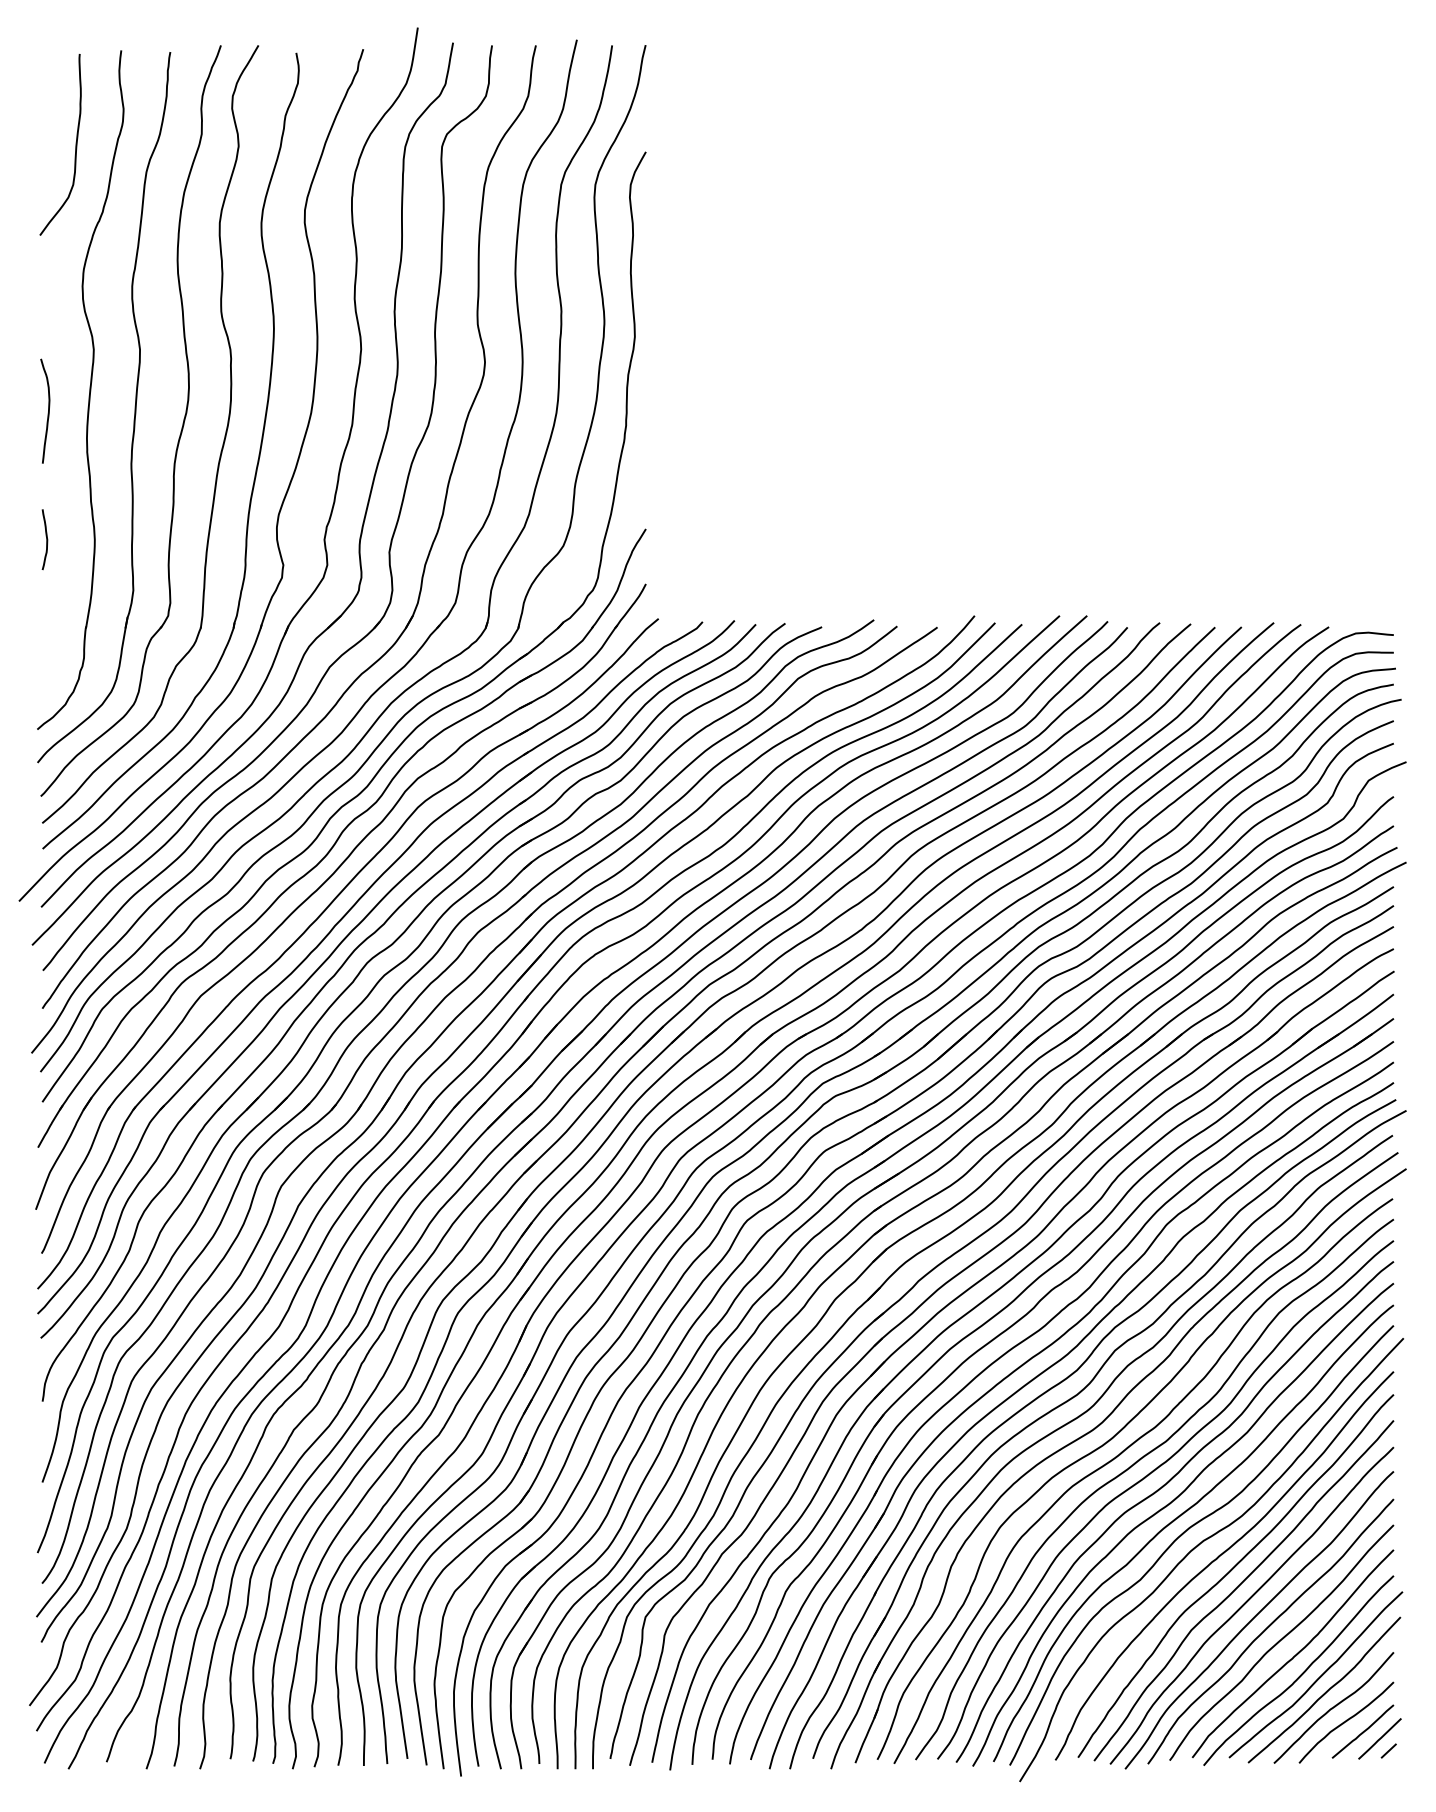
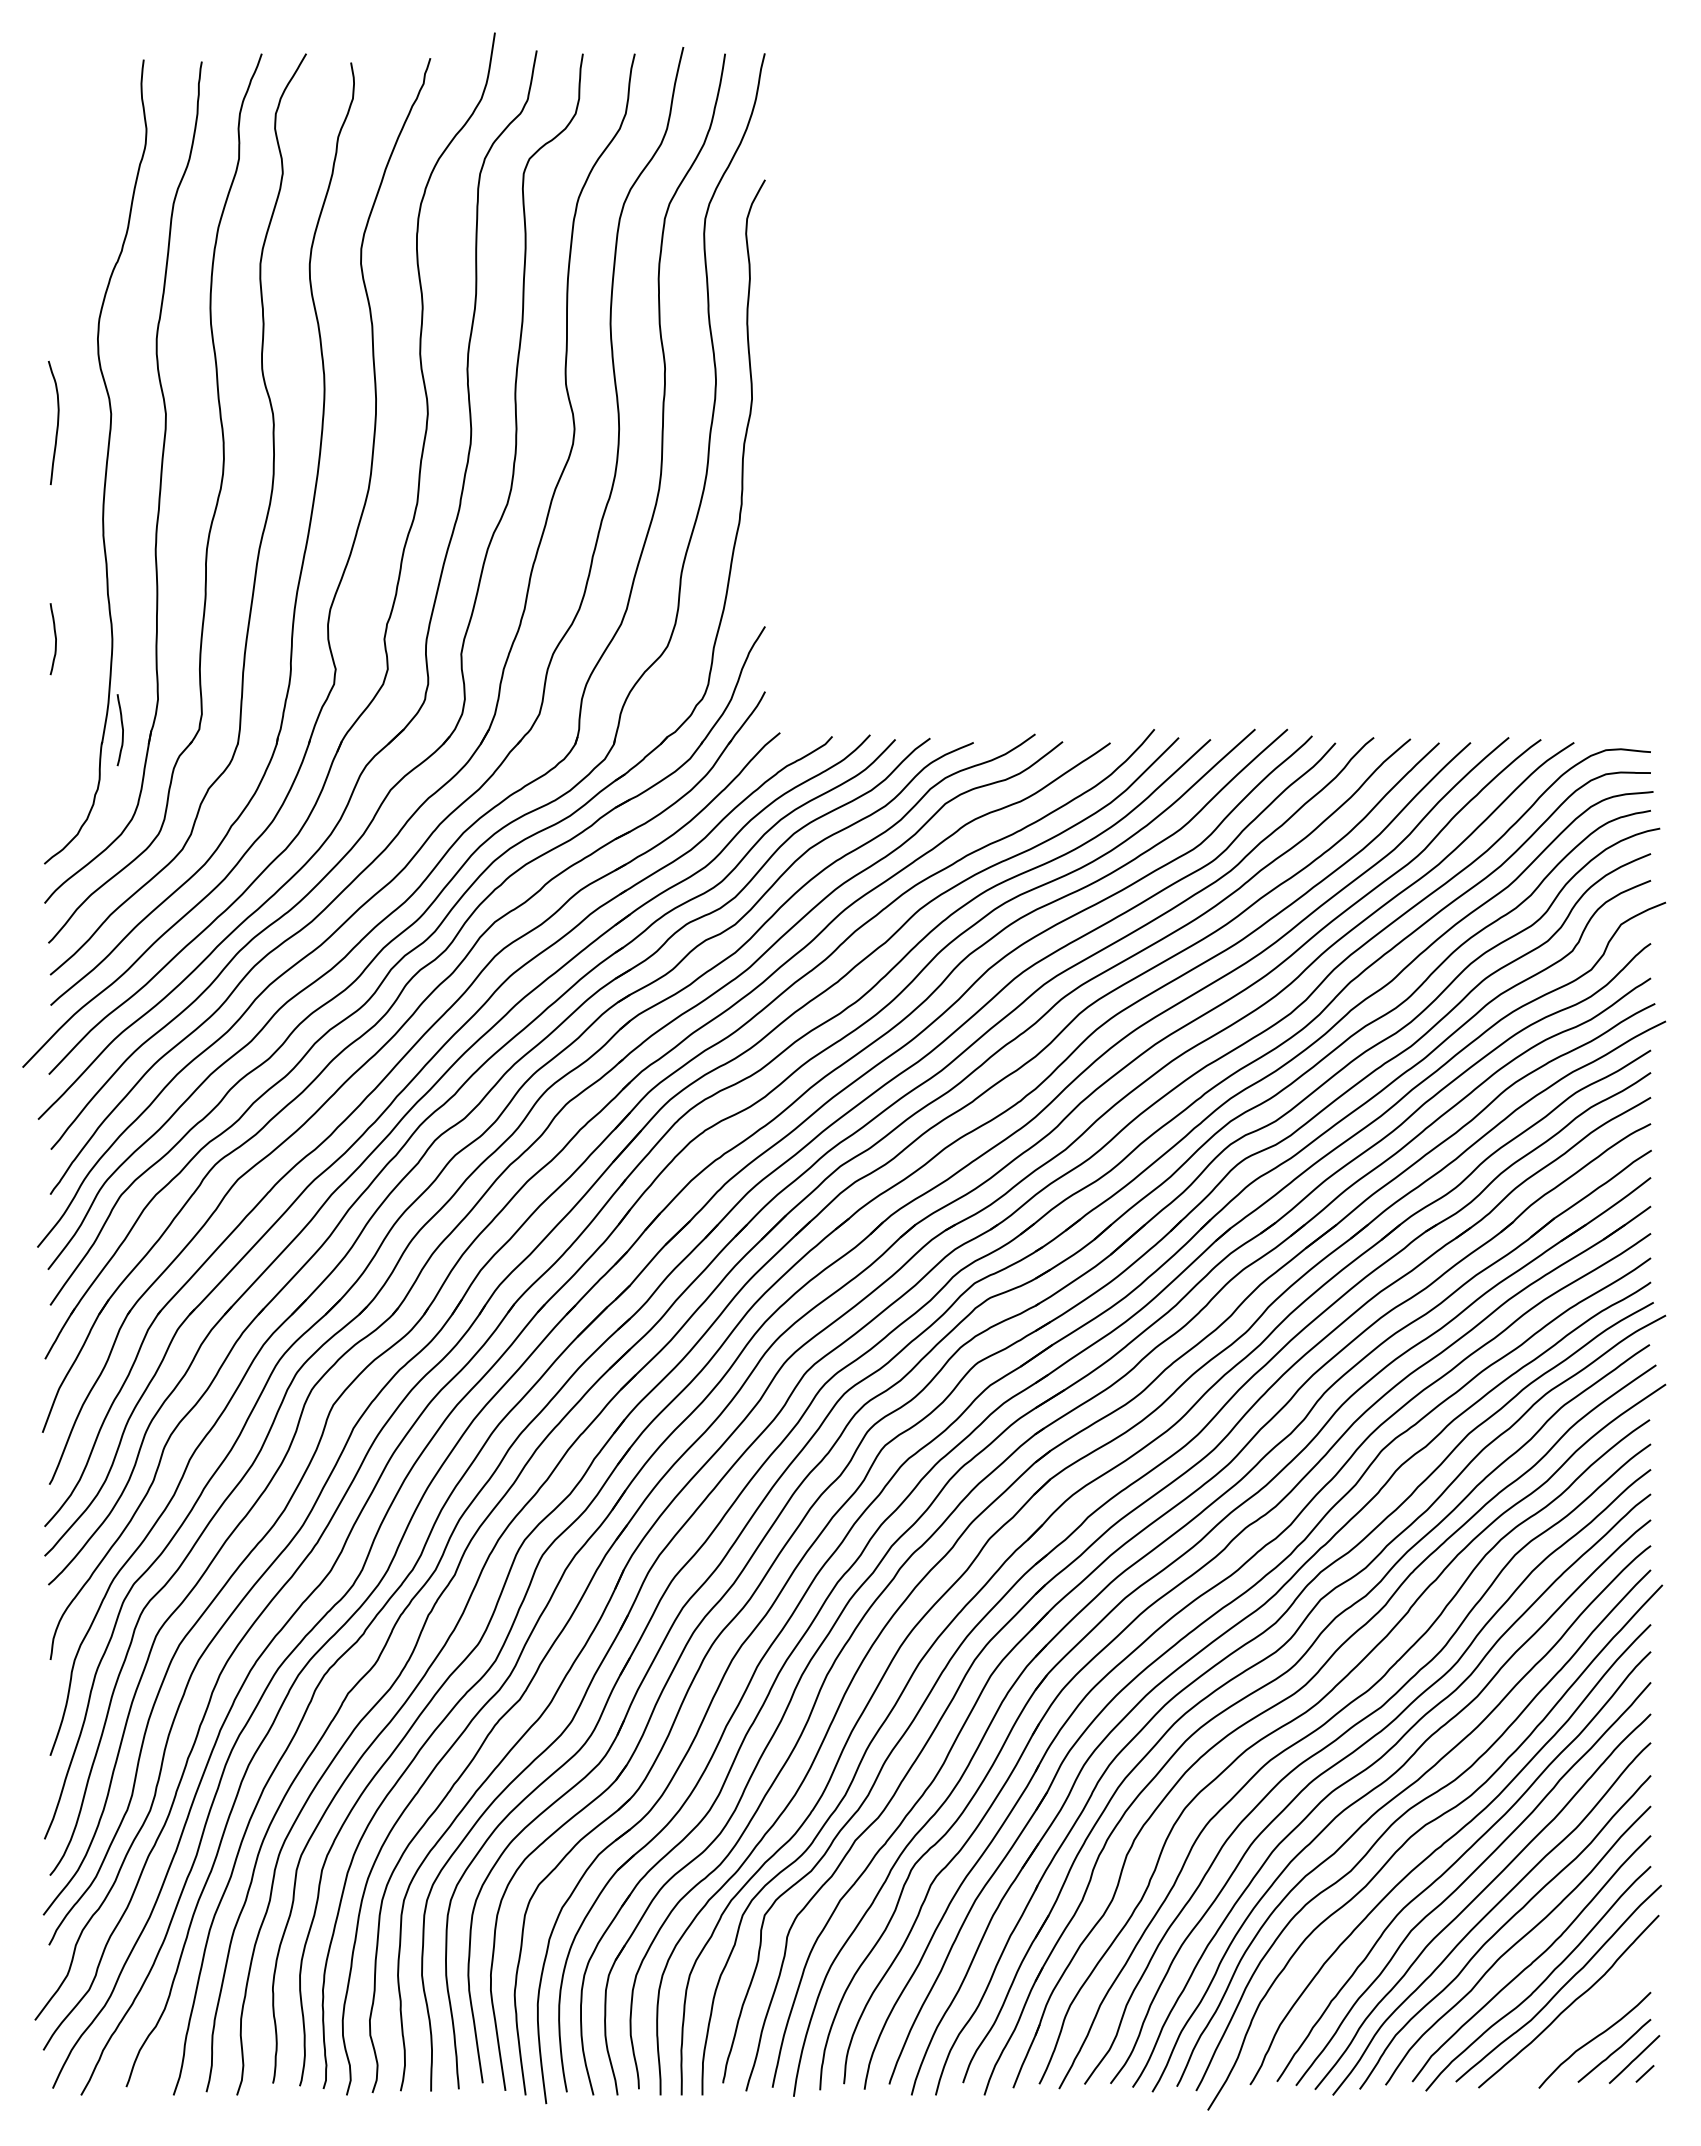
curve: (75, 144) -> (89, 171), removed
curve: (48, 410) -> (57, 422), moved
curve: (103, 616) -> (122, 730), added
curve: (1333, 1707) -> (1579, 2022), removed

